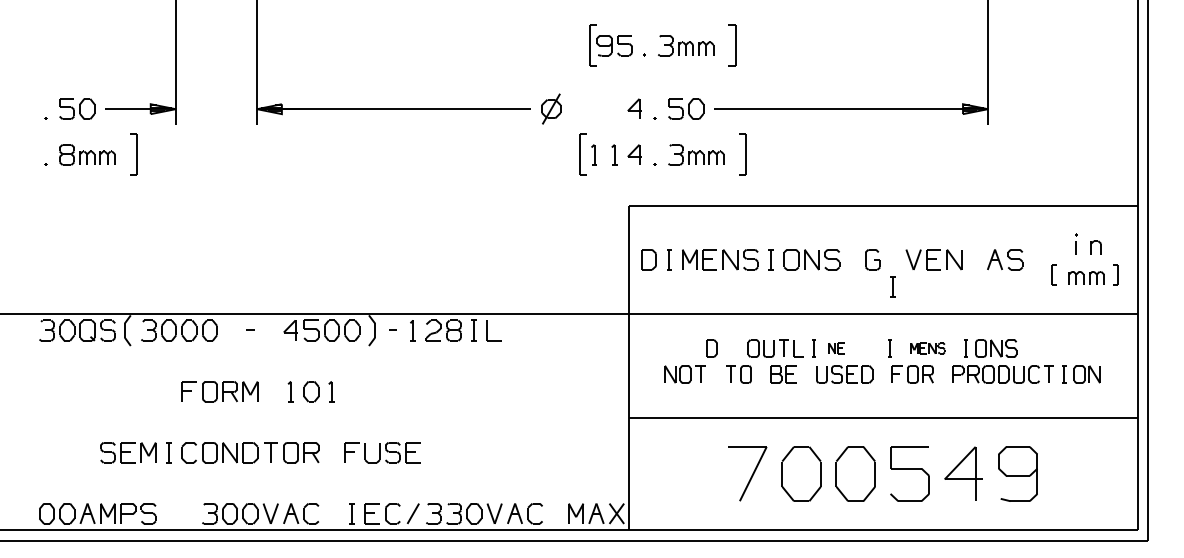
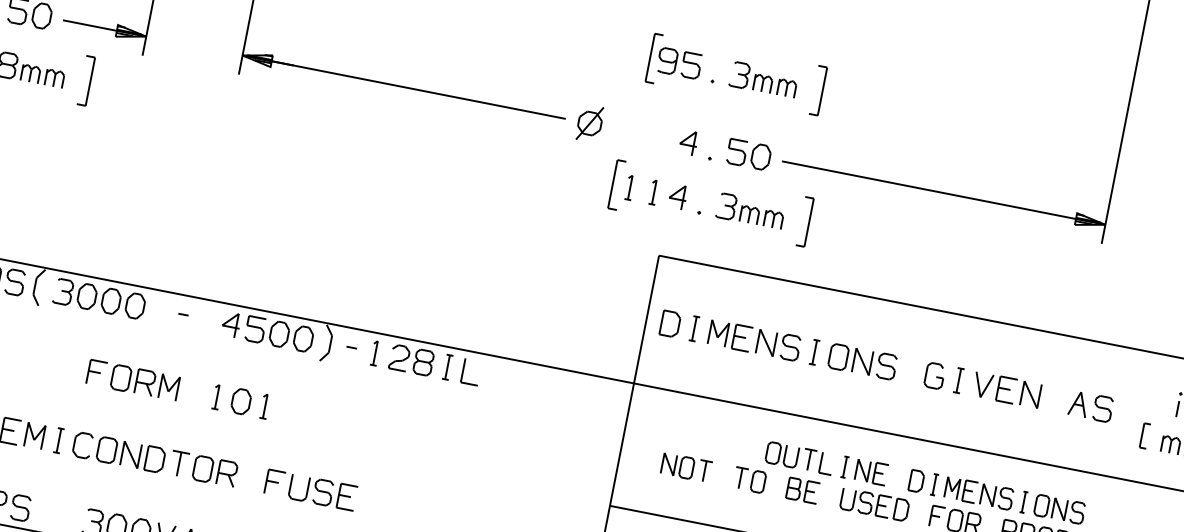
part: (892, 286) -> (957, 380), moved
part: (711, 348) -> (916, 481), moved
part: (836, 348) -> (871, 472), size x1.67
part: (927, 348) -> (978, 493), size x1.67

